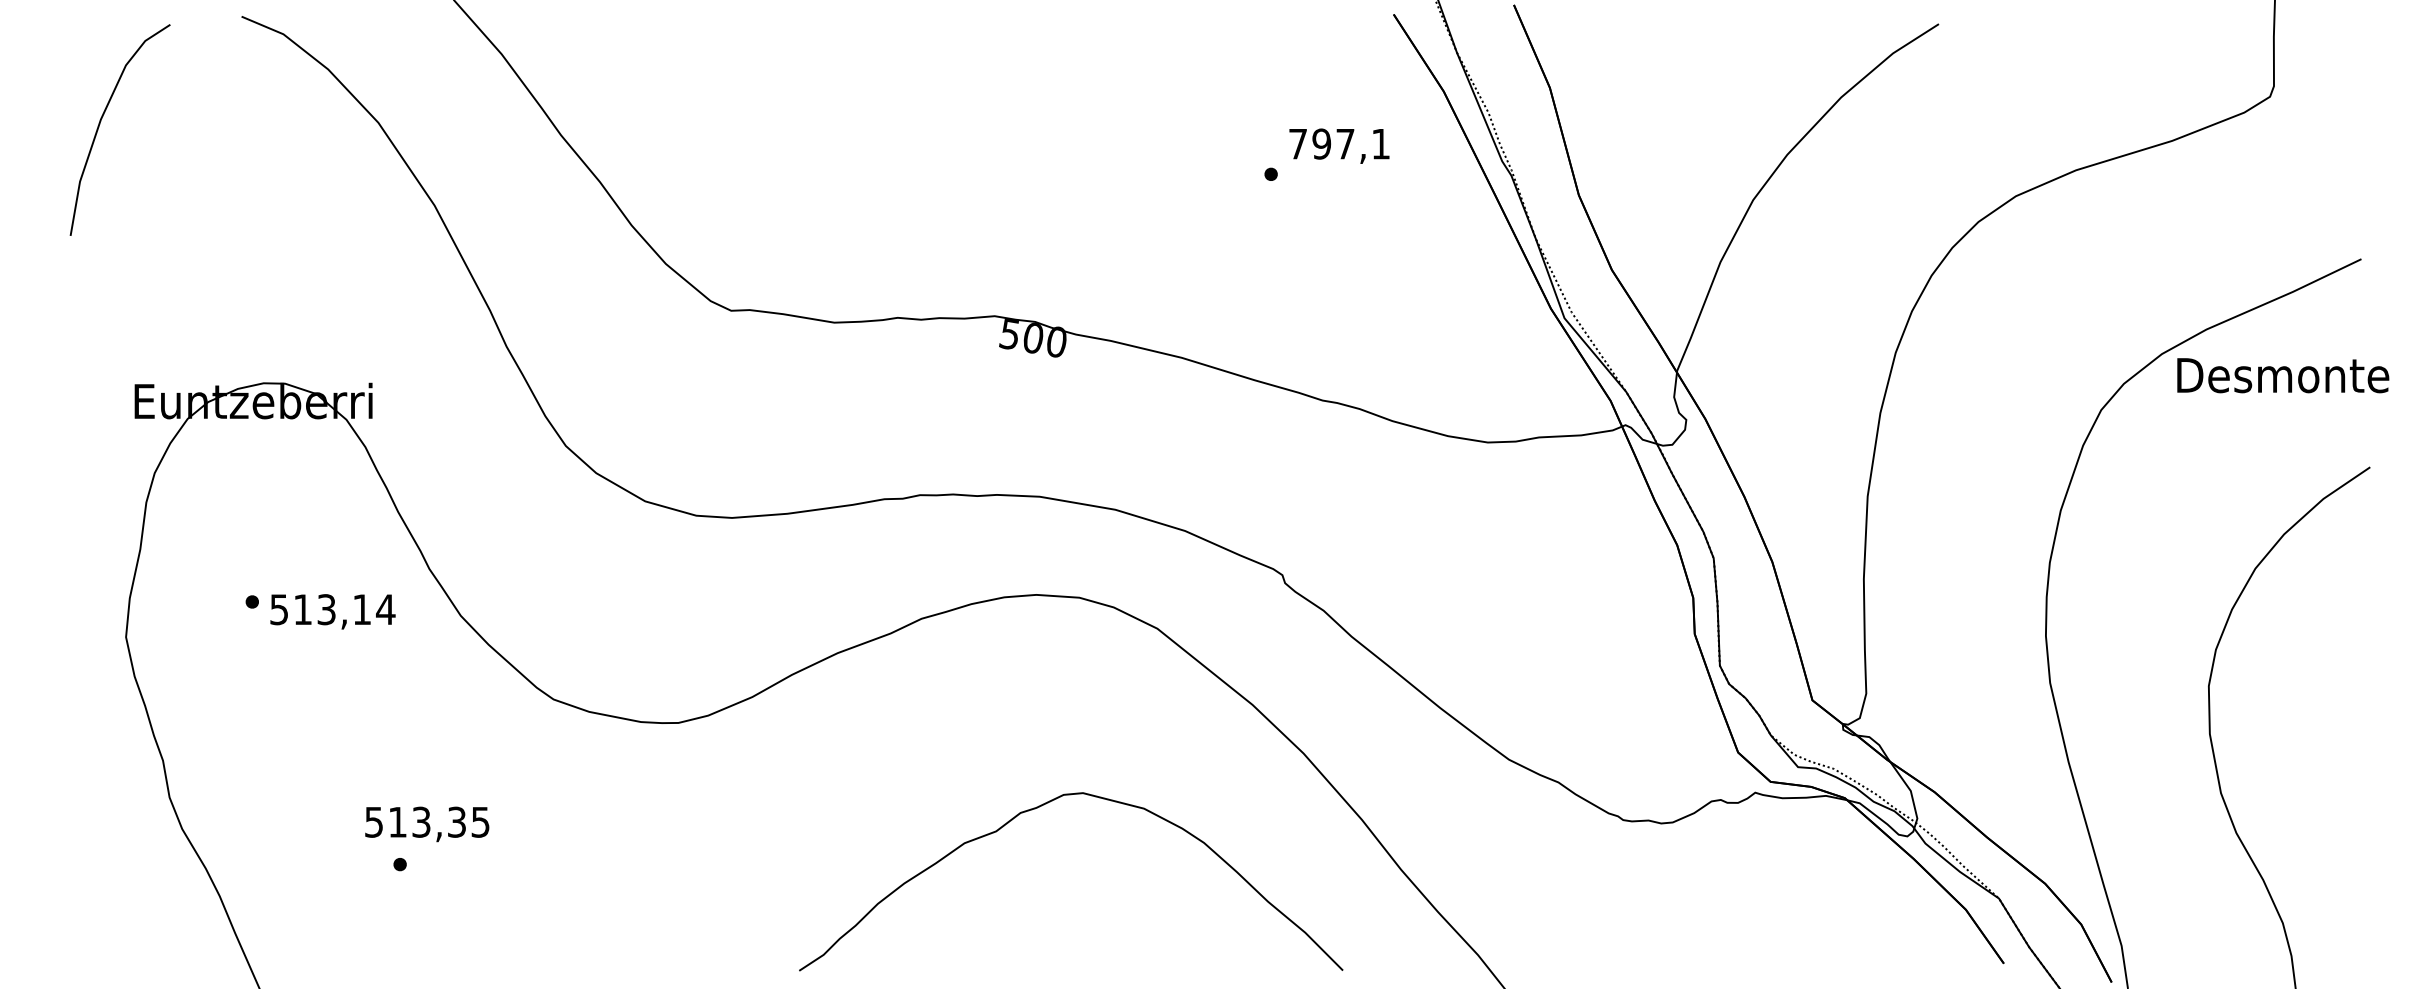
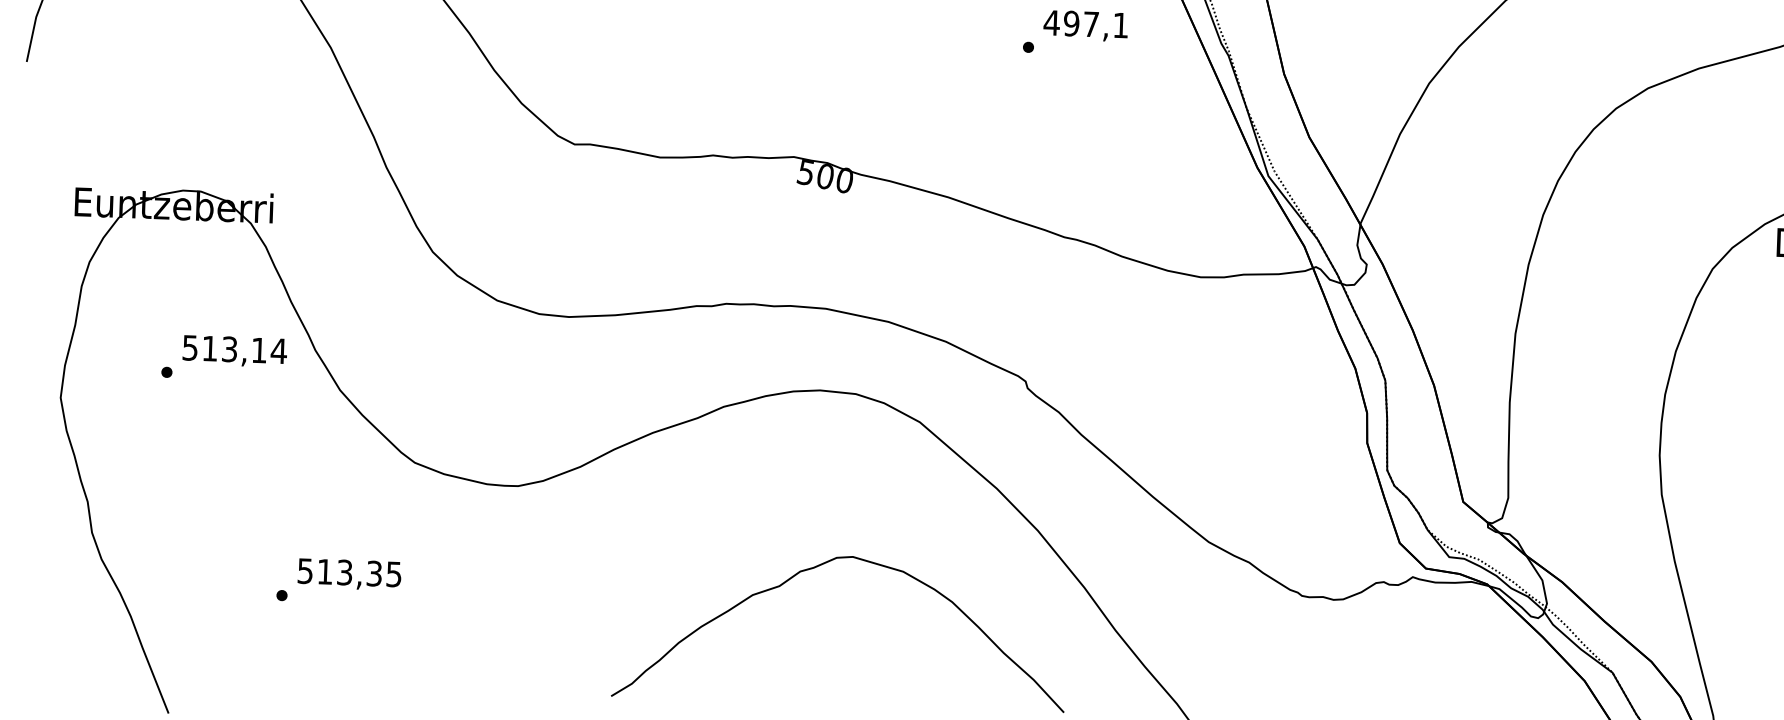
text: (1297, 144) -> (1051, 23), 797,1 -> 497,1
text: (332, 611) -> (234, 351), moved
text: (427, 824) -> (349, 574), moved

